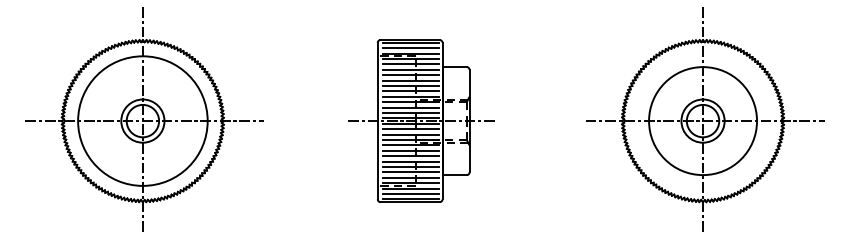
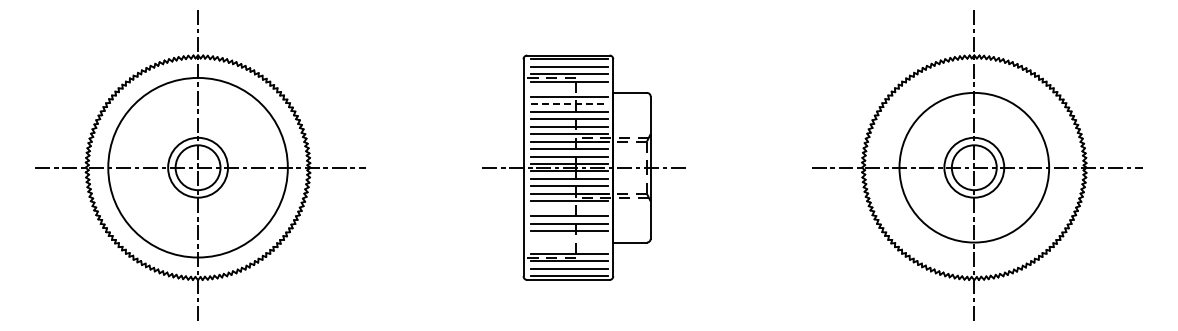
line: (410, 64) -> (569, 89), removed
line: (410, 75) -> (569, 104), solid -> dashed
line: (410, 150) -> (569, 208), removed
line: (410, 172) -> (569, 238), removed
line: (410, 177) -> (569, 246), removed

